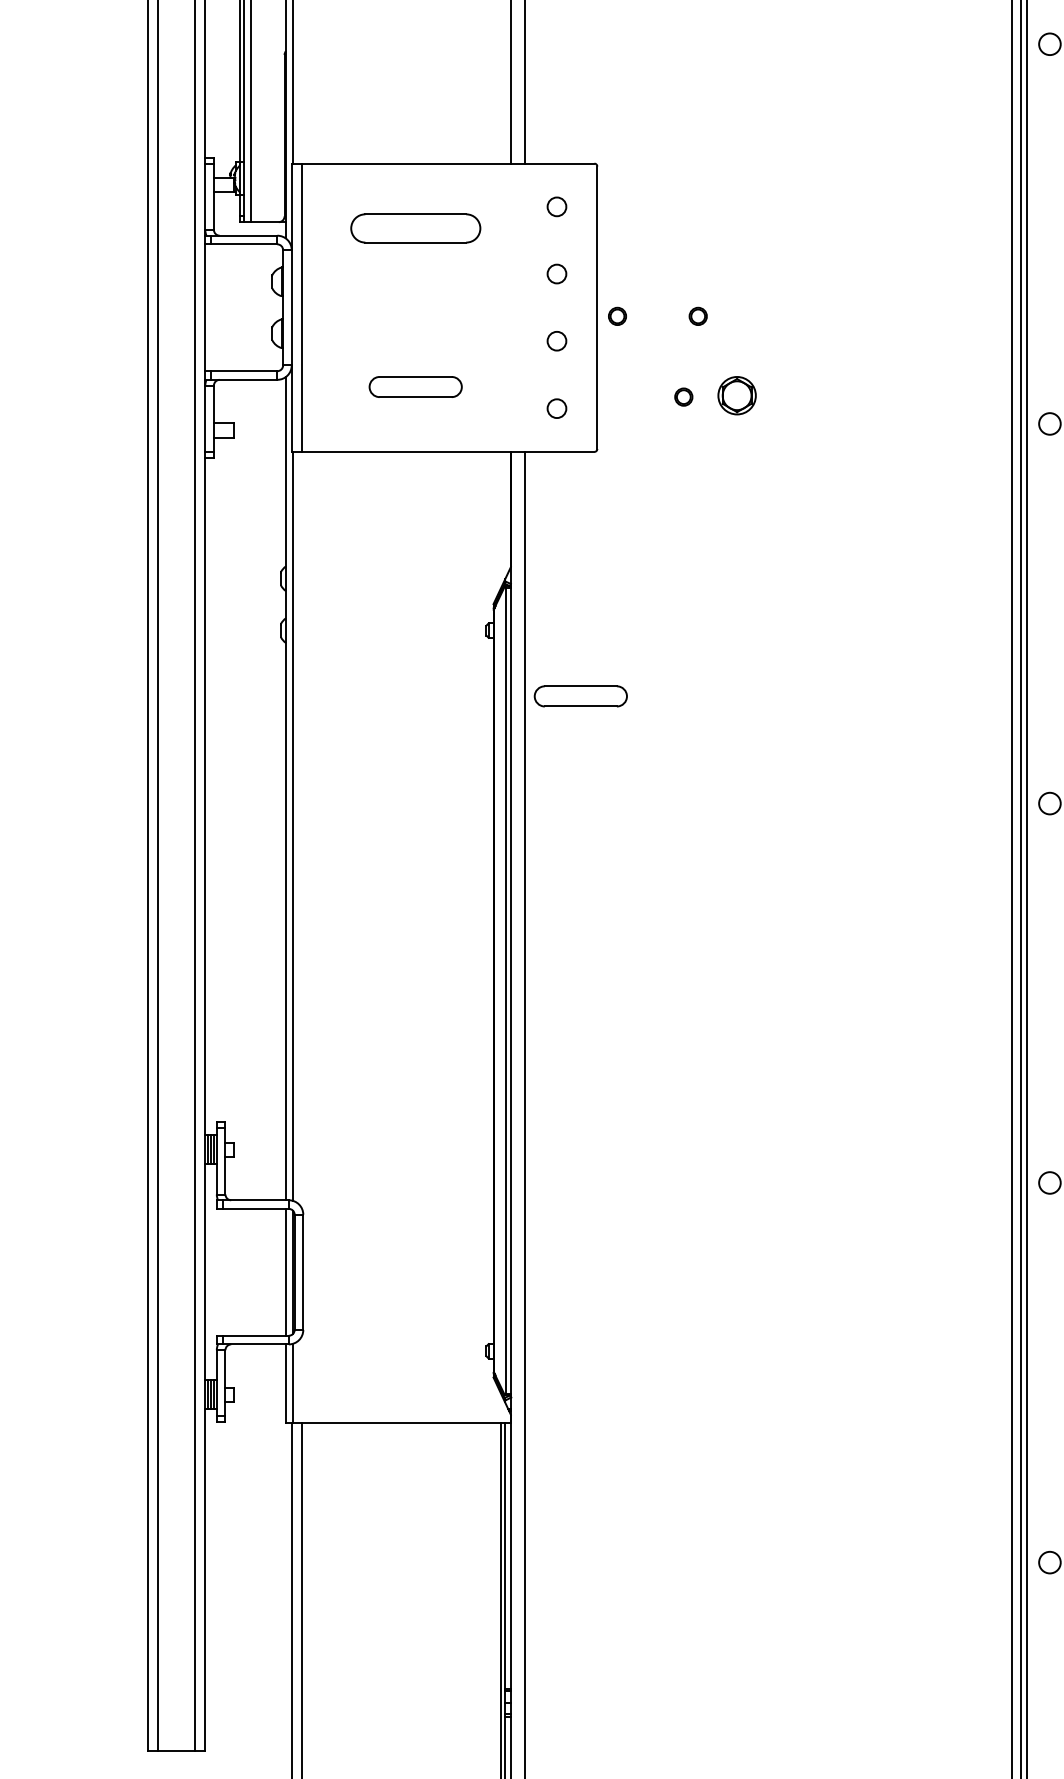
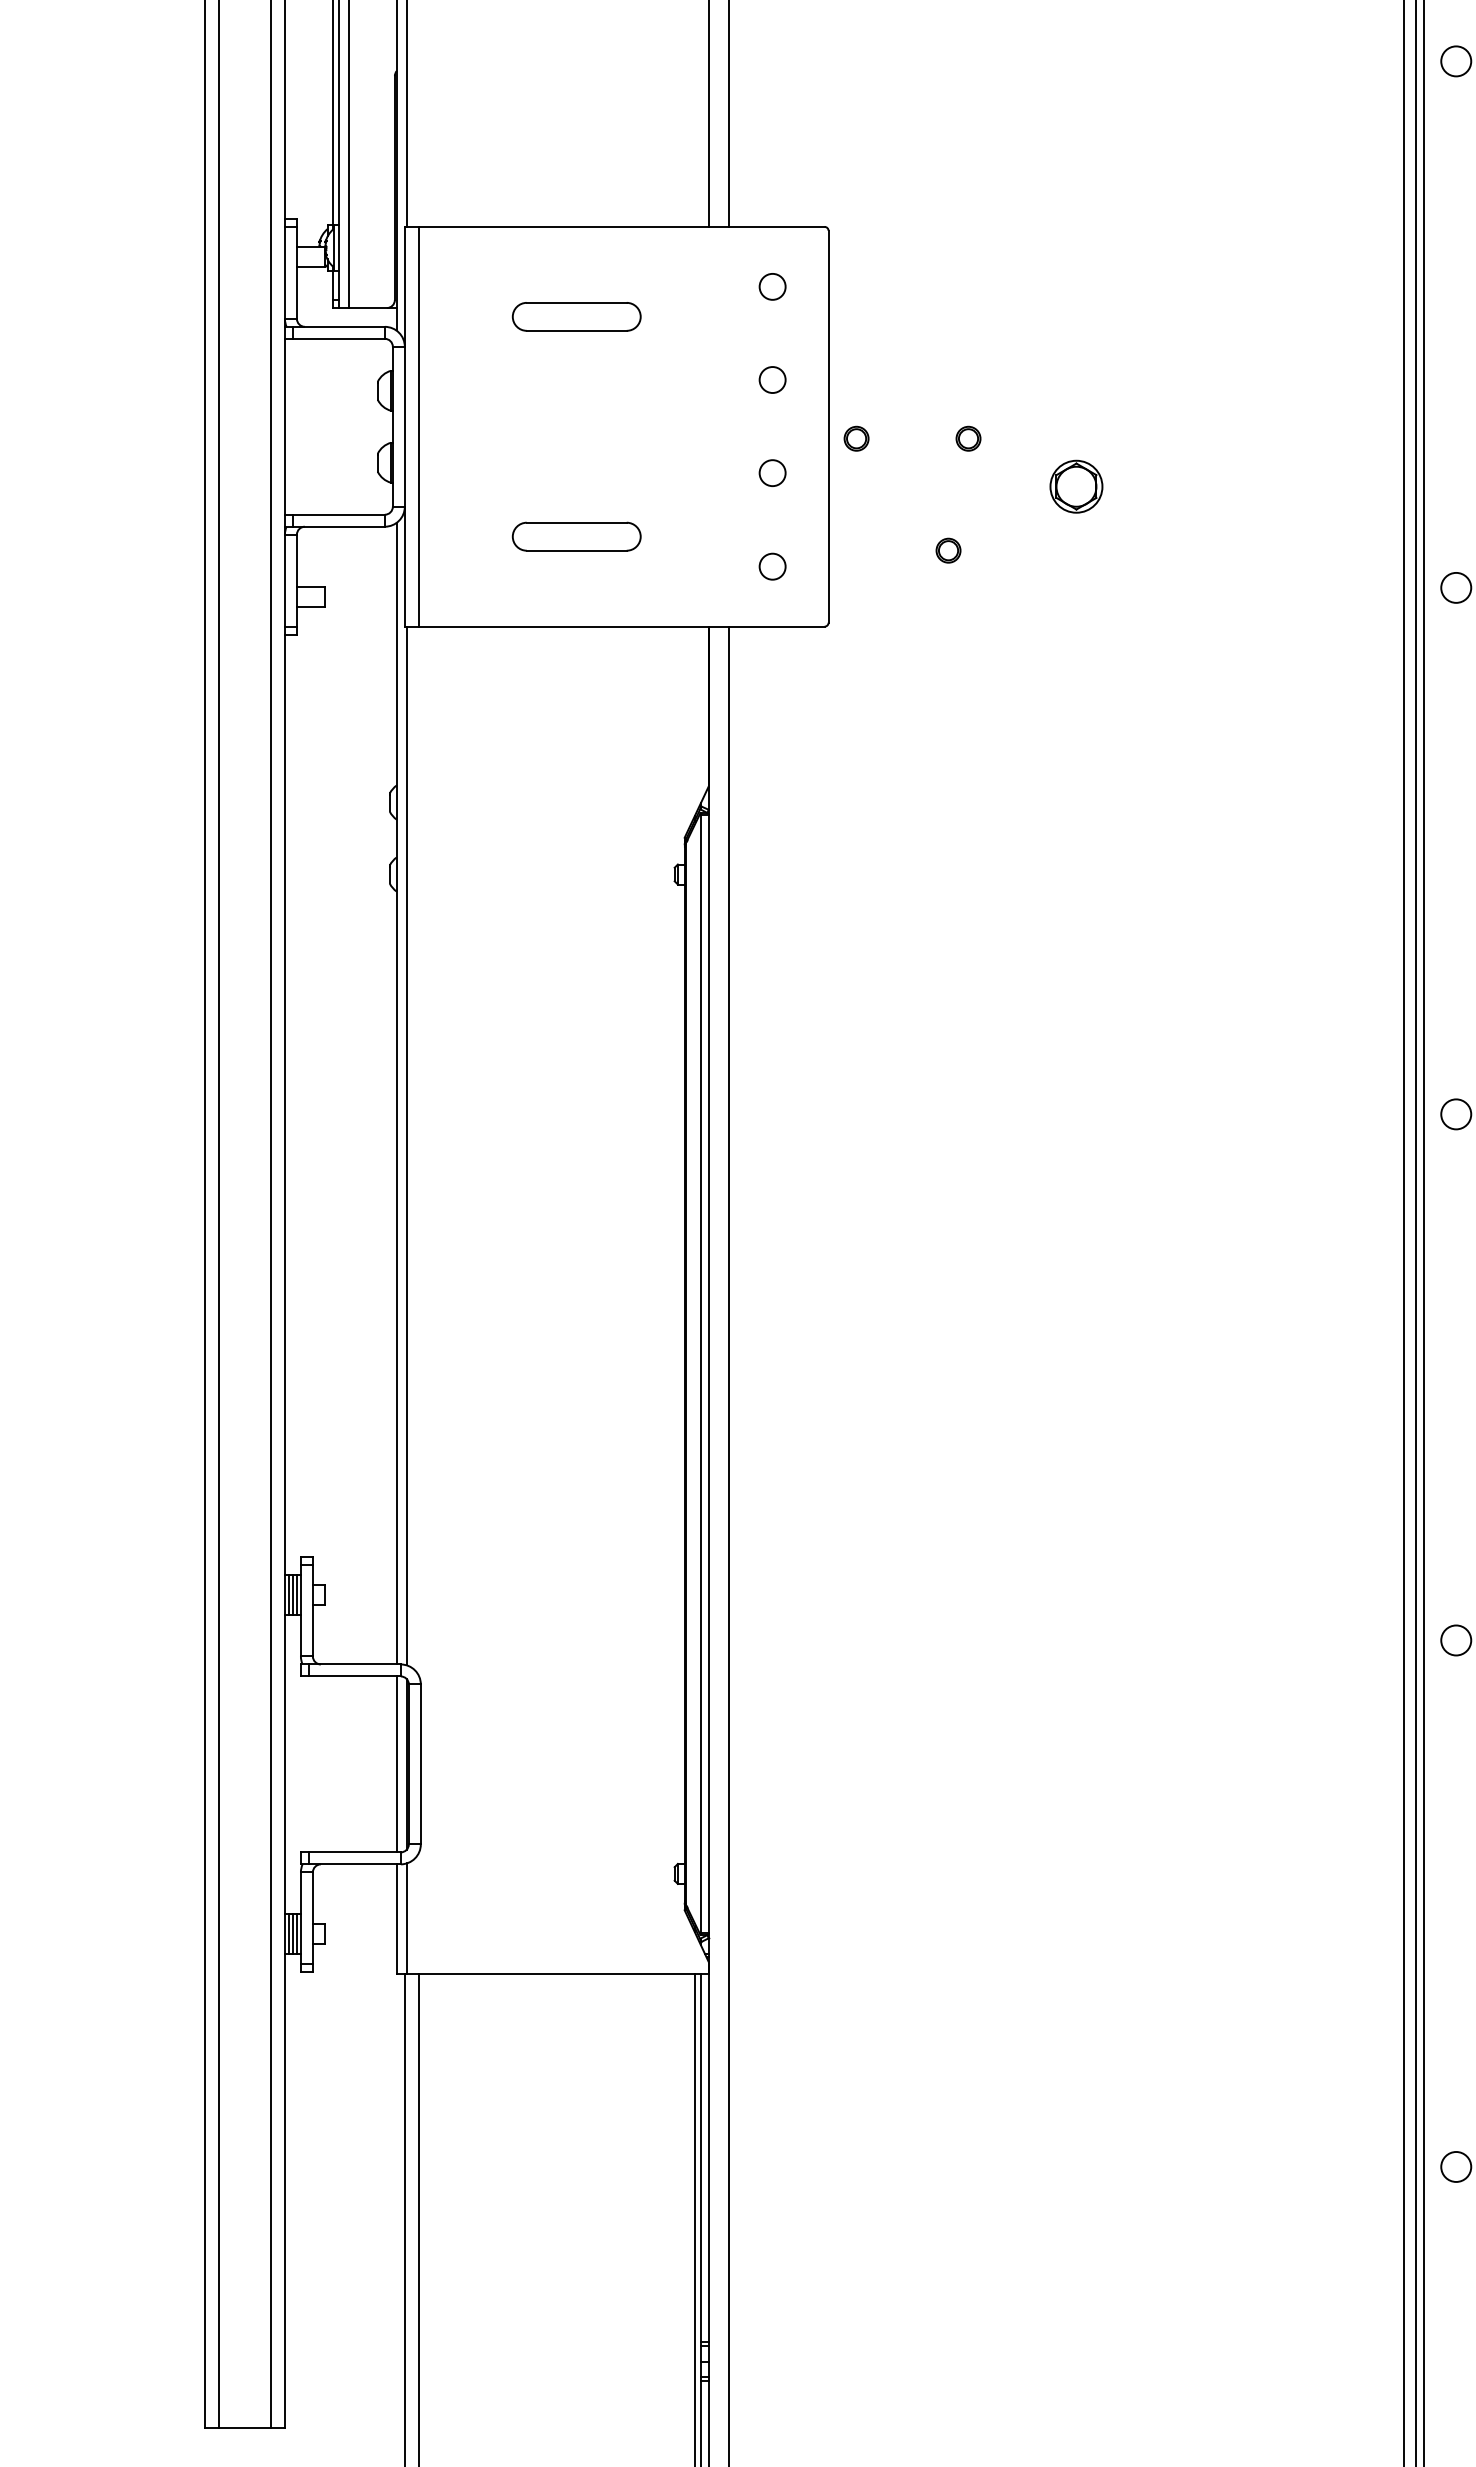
part: (415, 228) -> (576, 316), size x0.71
part: (737, 395) -> (1076, 486), moved
part: (580, 696) -> (805, 965), removed

